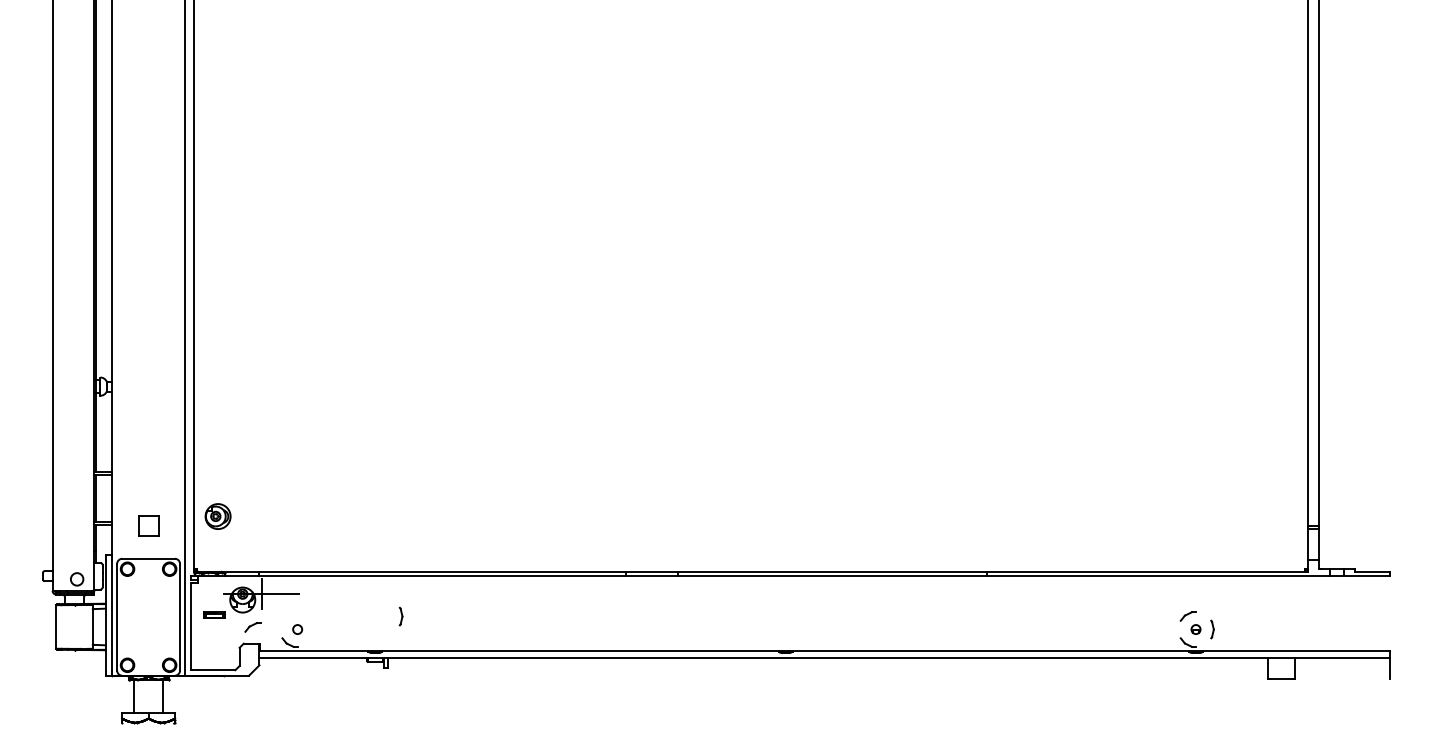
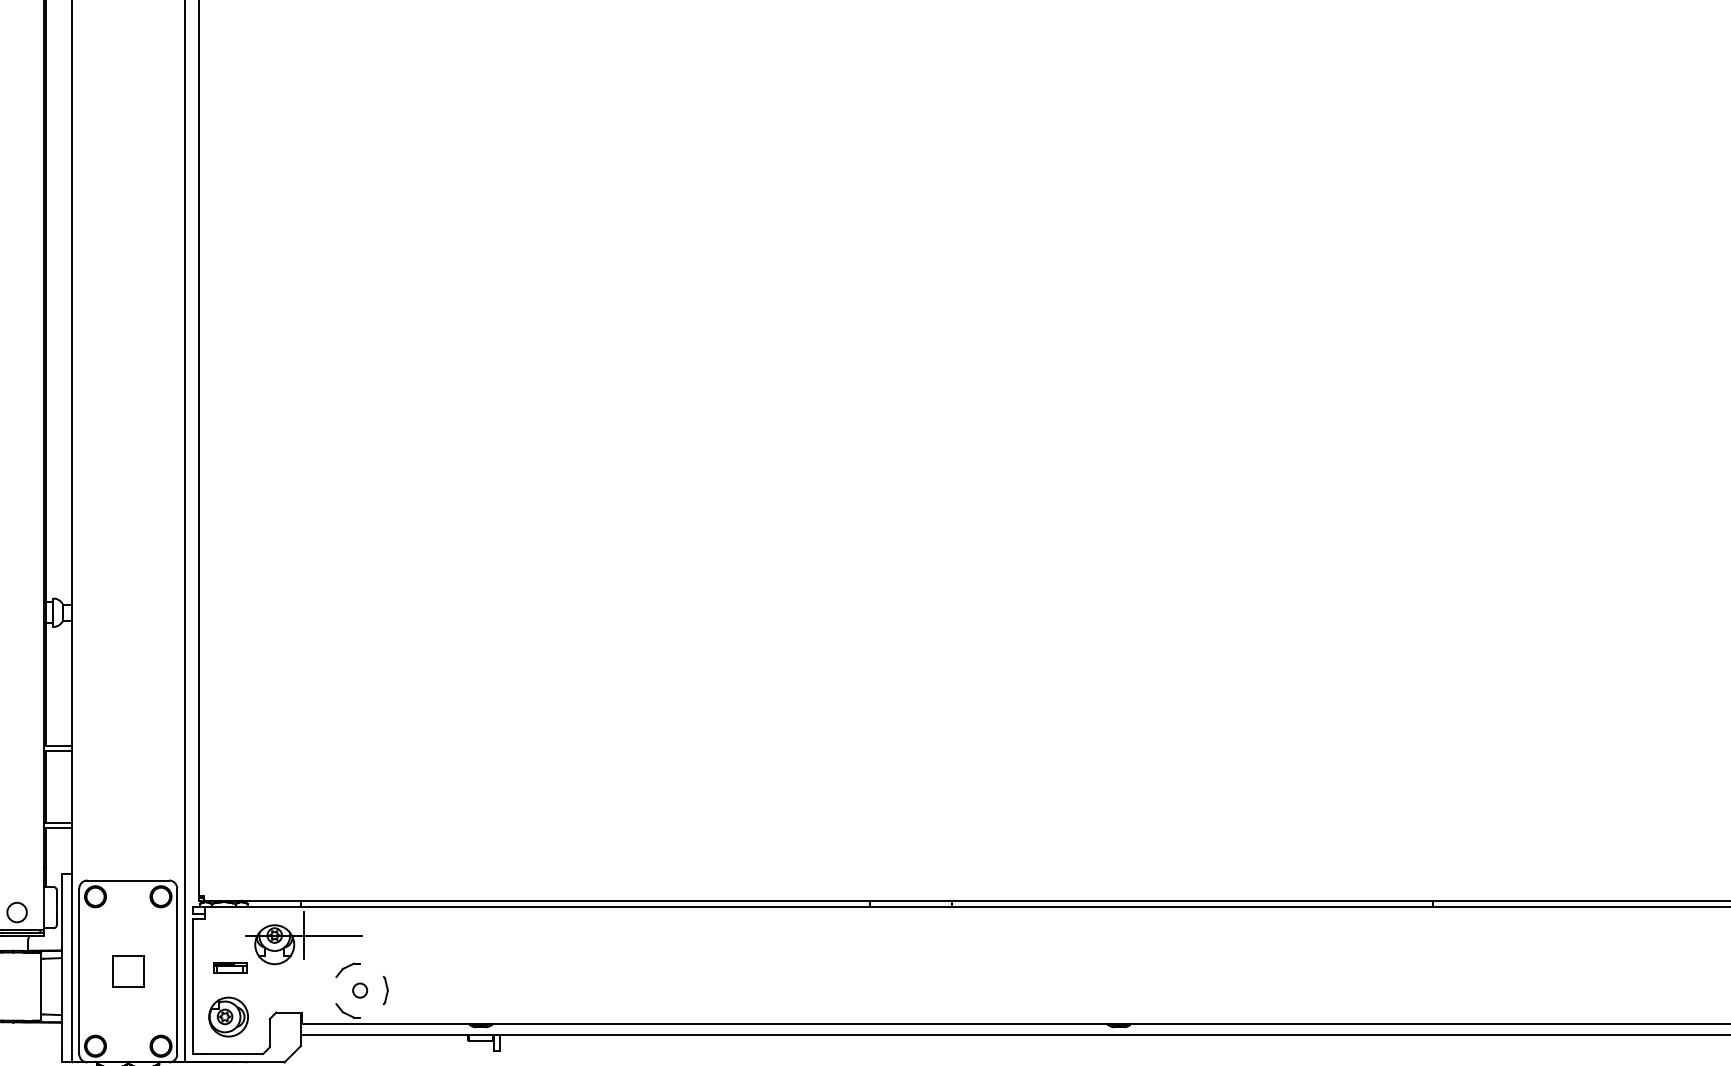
part: (217, 516) -> (227, 1016), moved
part: (148, 525) -> (128, 970), moved
part: (400, 616) -> (384, 990), moved
part: (252, 627) -> (347, 970), moved

